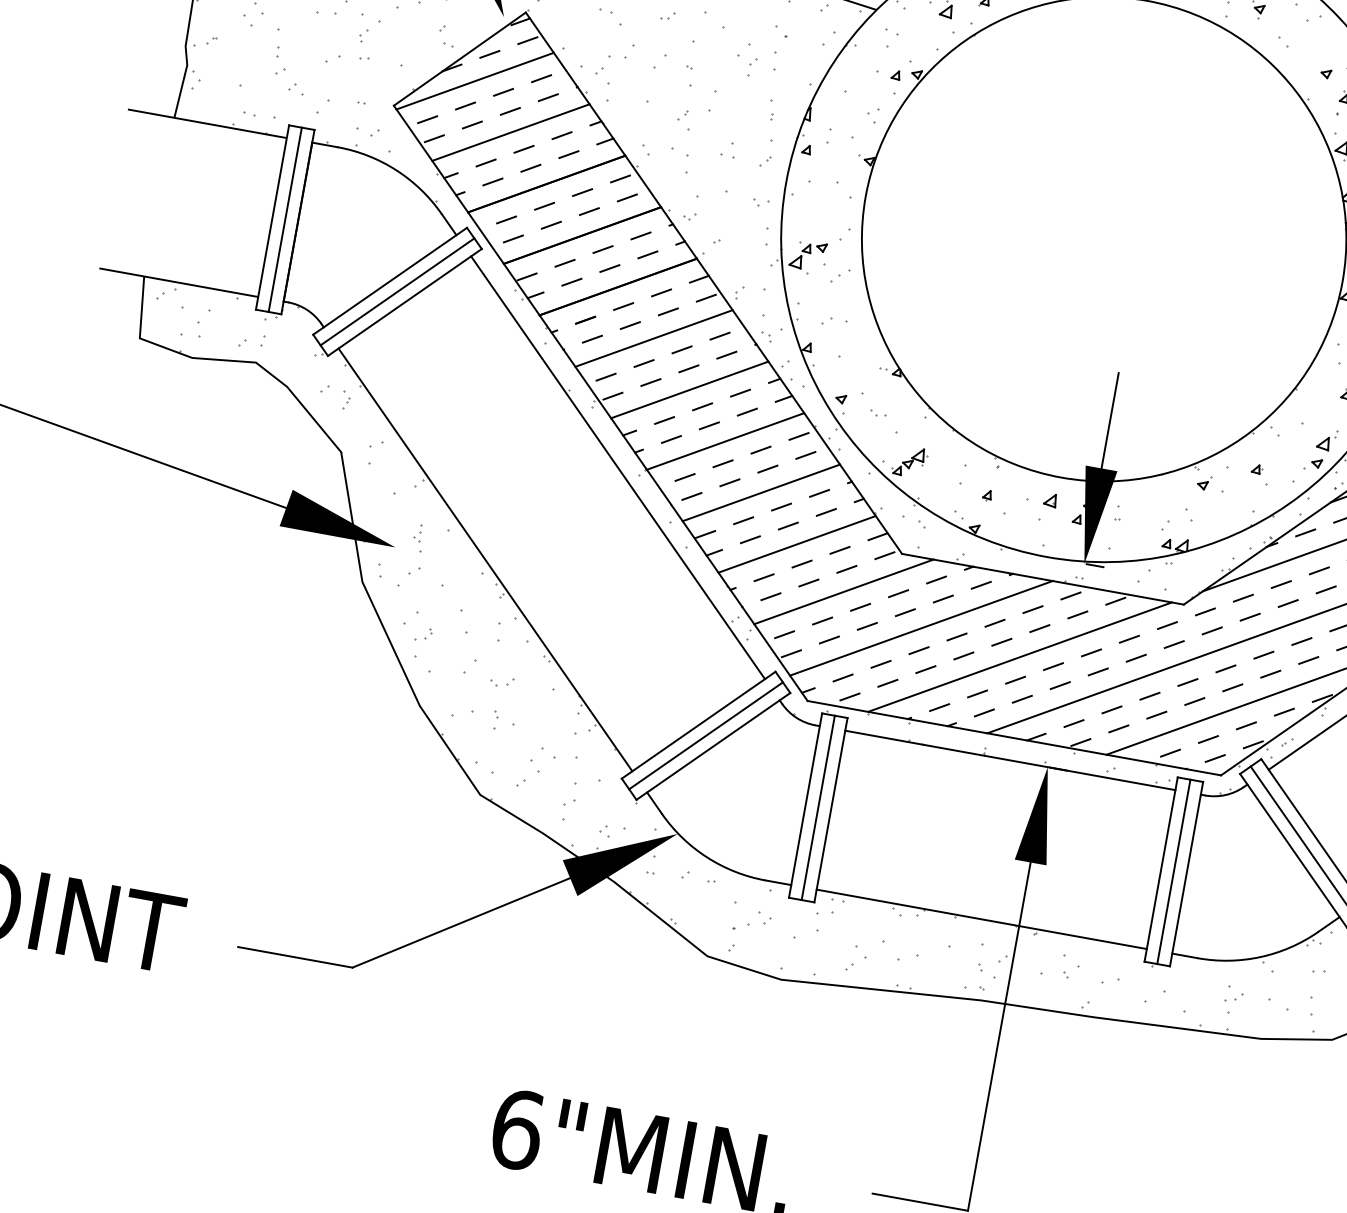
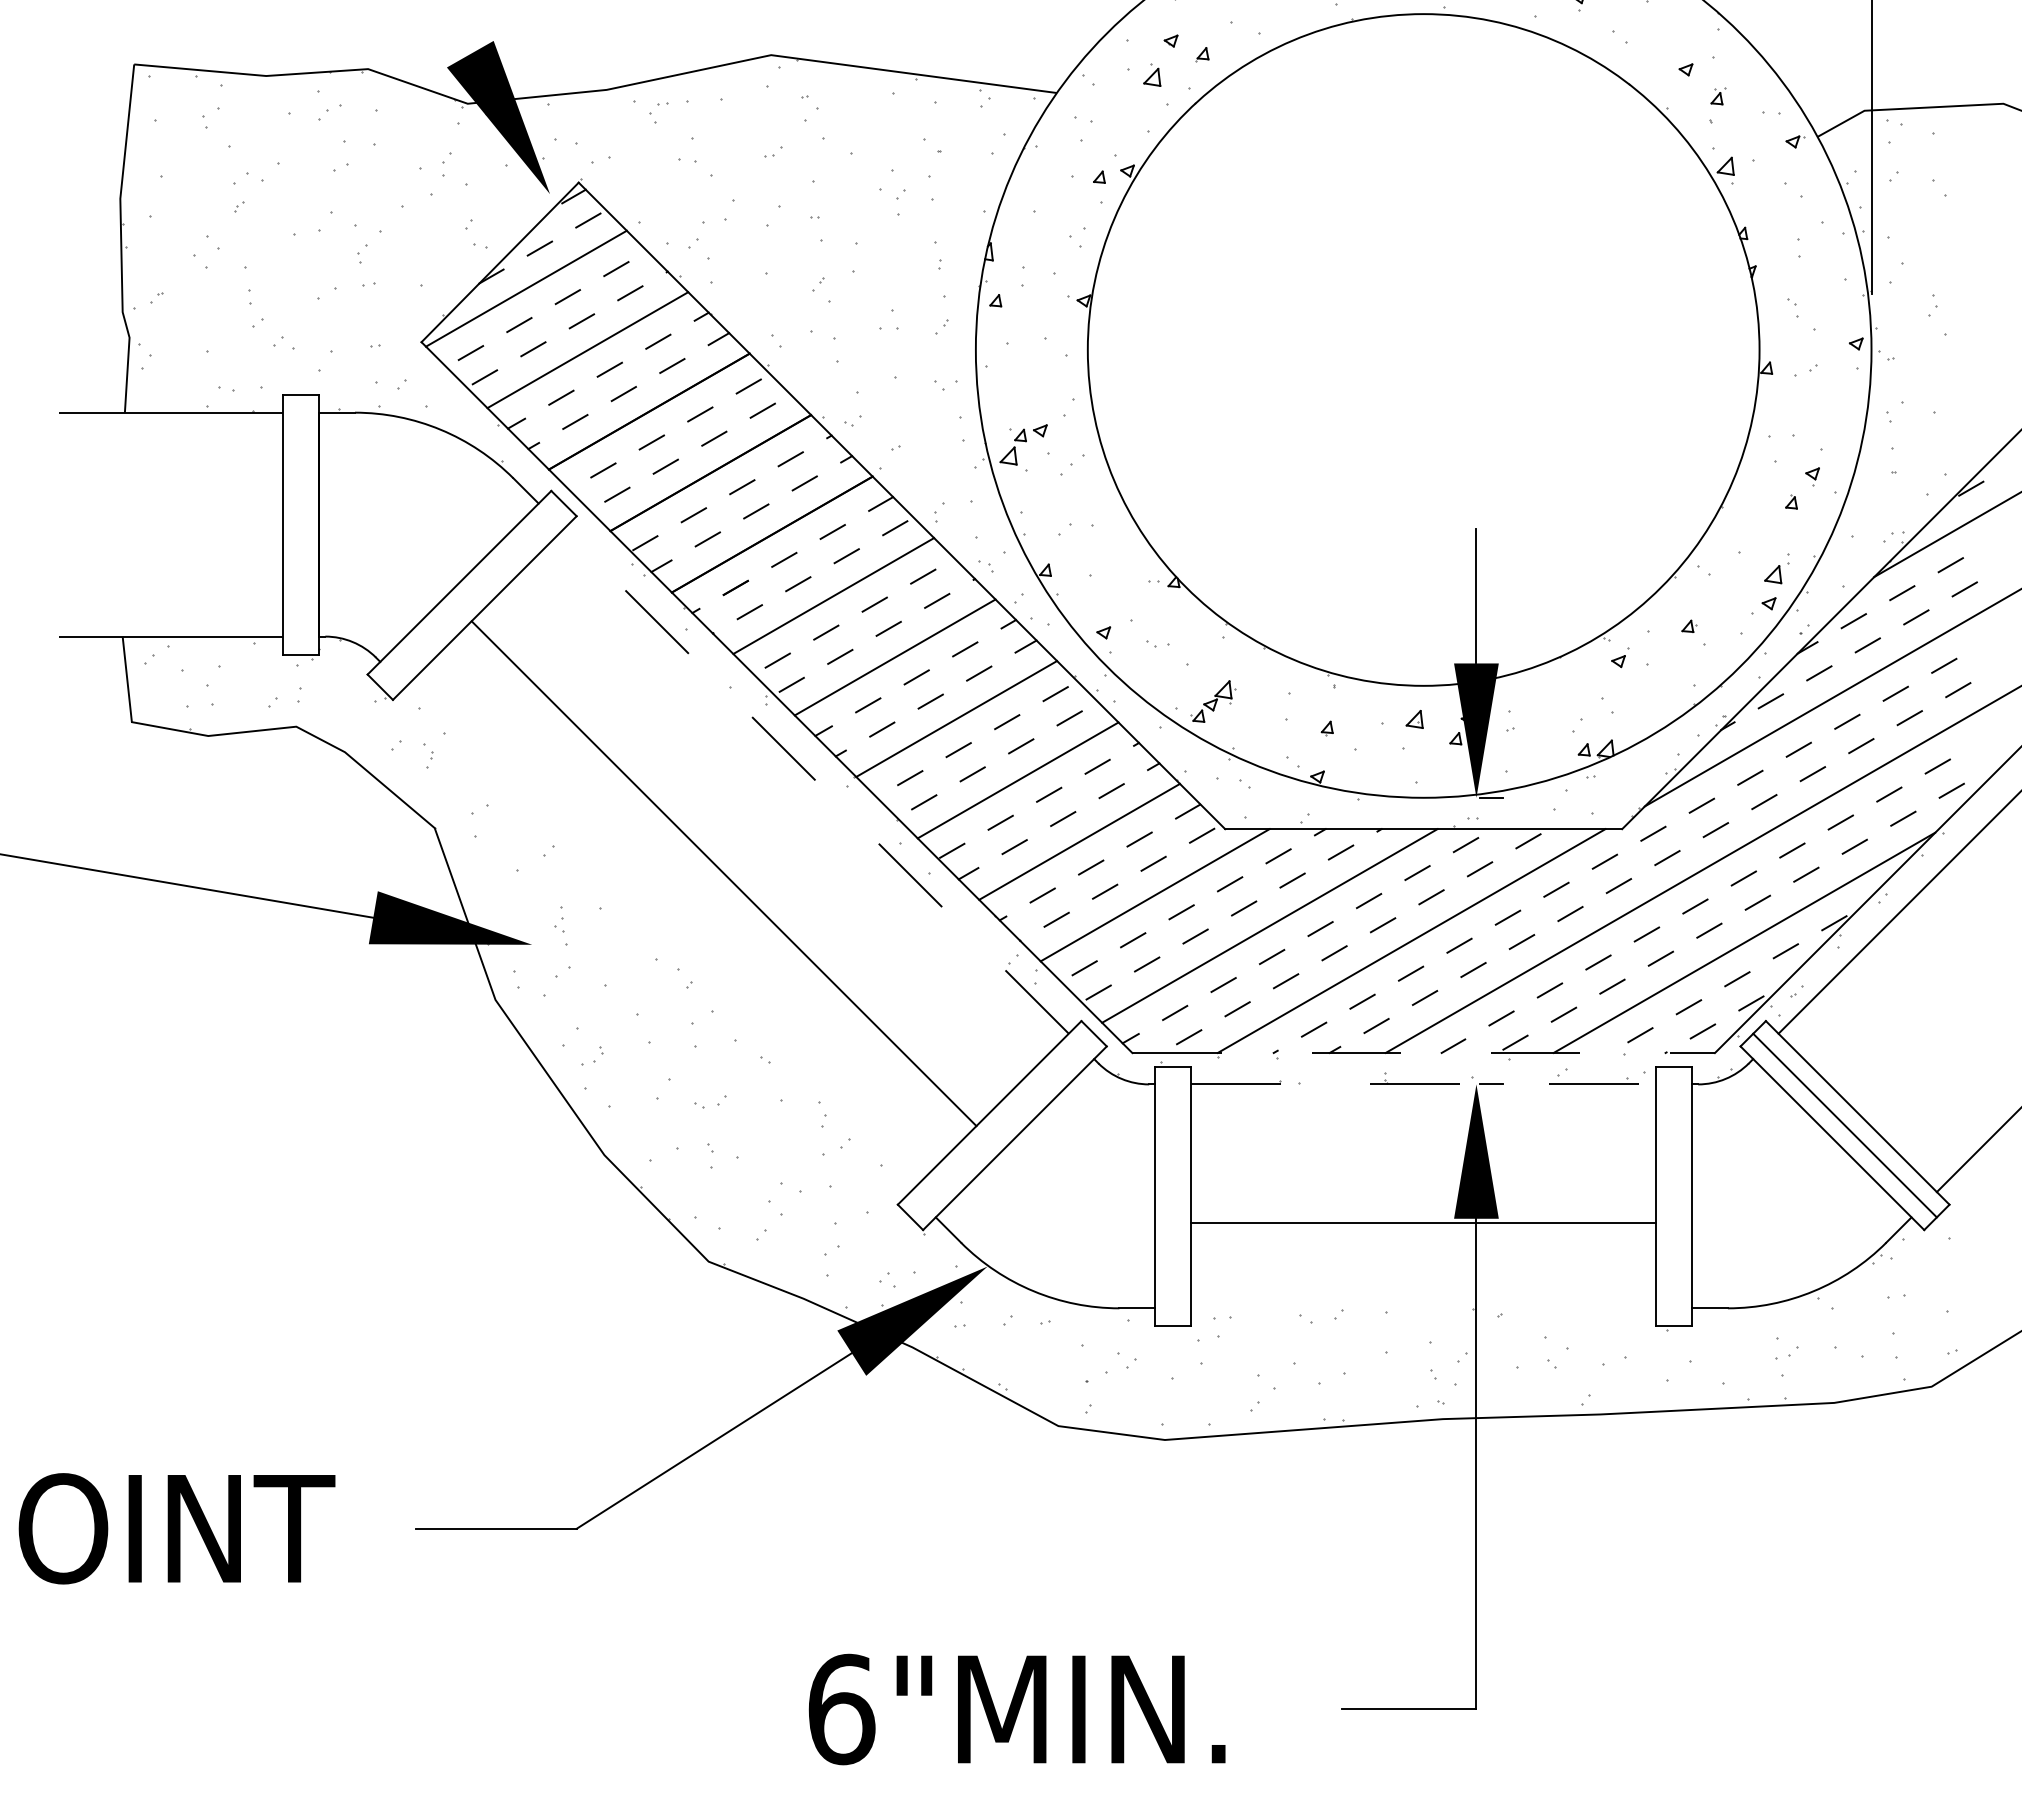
line: (285, 219) -> (301, 524), removed
line: (397, 291) -> (471, 595), removed
line: (618, 467) -> (816, 781), solid -> dashed
line: (485, 559) -> (723, 873), moved
line: (706, 735) -> (1002, 1125), removed
line: (1014, 738) -> (1424, 1053), solid -> dashed
line: (1010, 760) -> (1423, 1084), solid -> dashed
line: (818, 808) -> (1173, 1196), removed
line: (1174, 872) -> (1674, 1196), removed
line: (981, 919) -> (1423, 1223), moved

